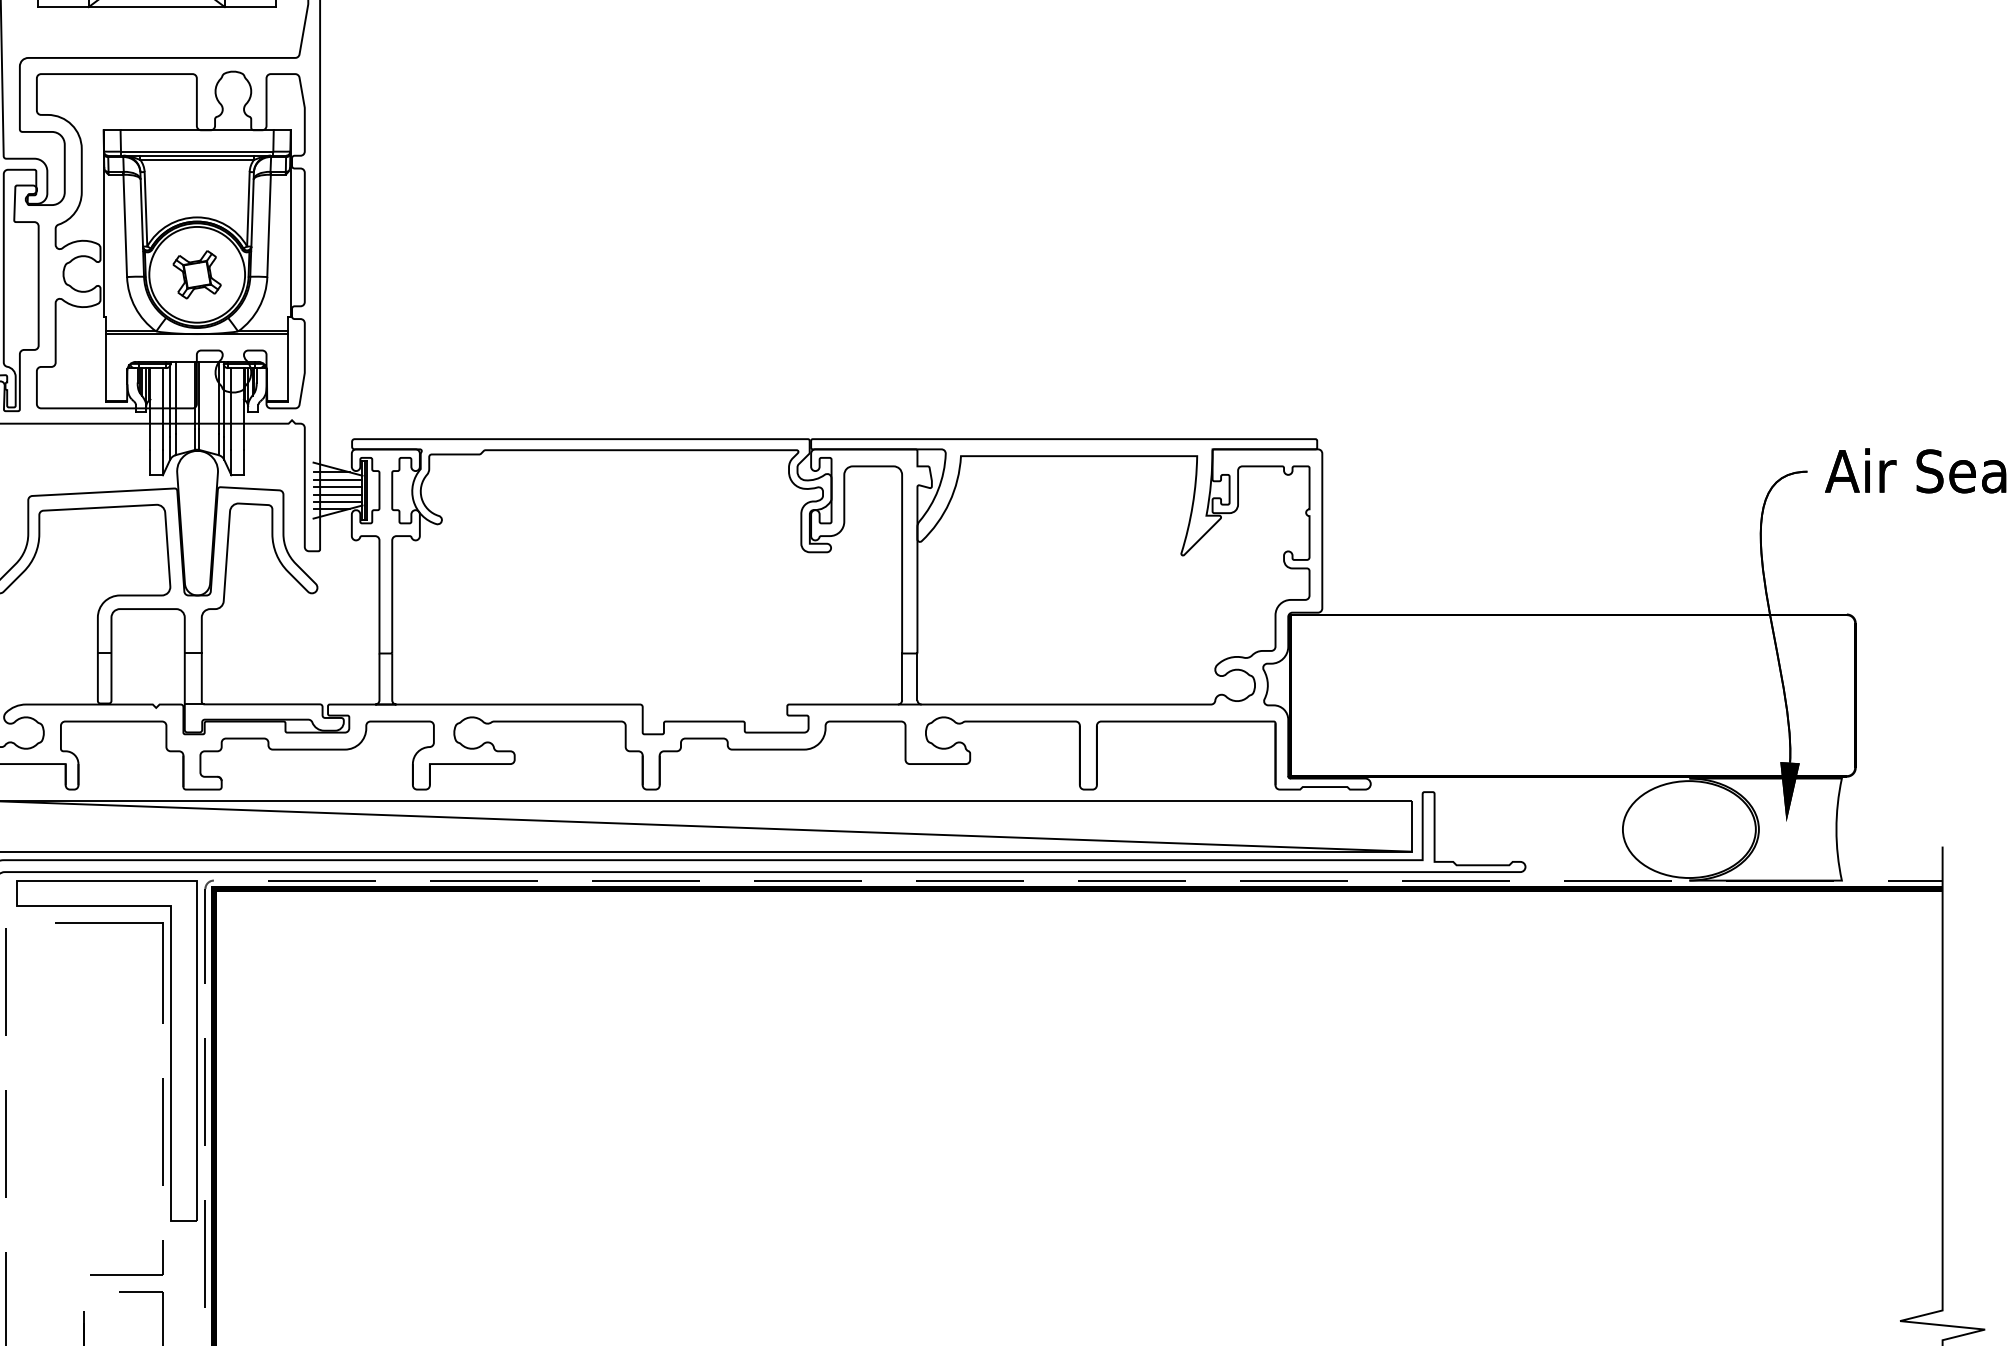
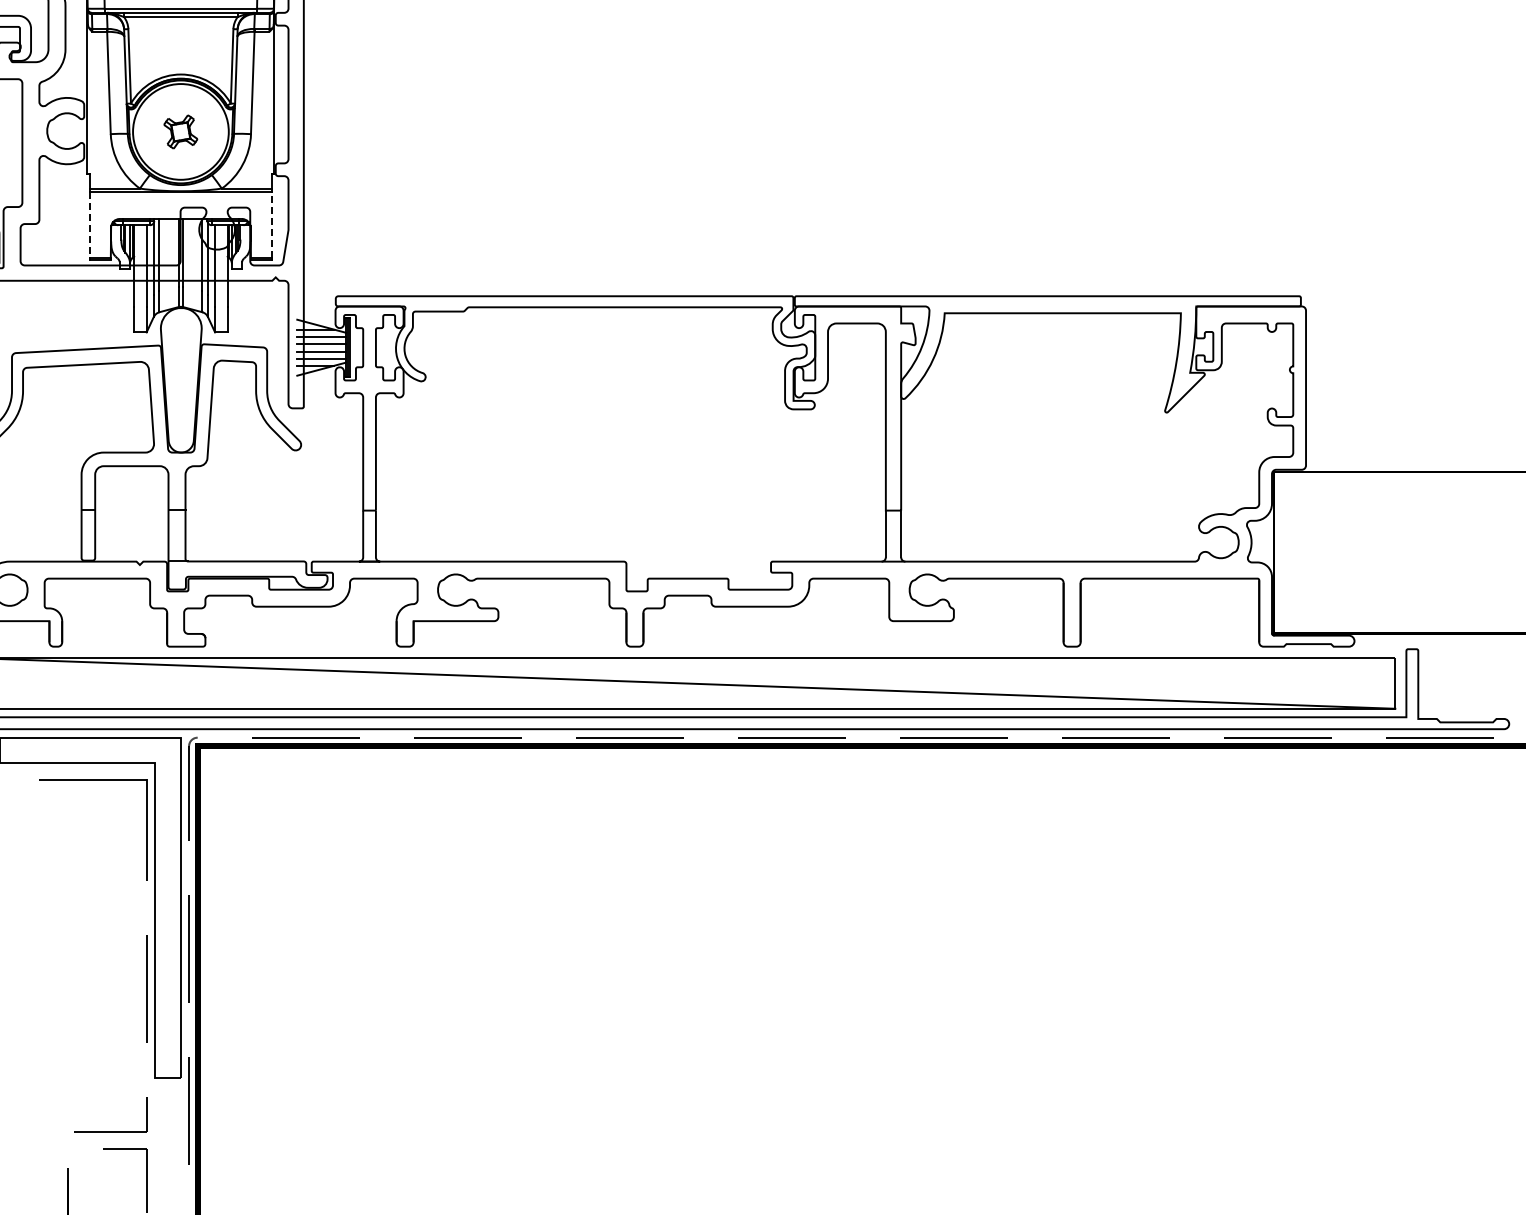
part: (196, 274) -> (180, 131), size x0.7
line: (288, 367) -> (272, 224), solid -> dashed
line: (106, 368) -> (90, 225), solid -> dashed

